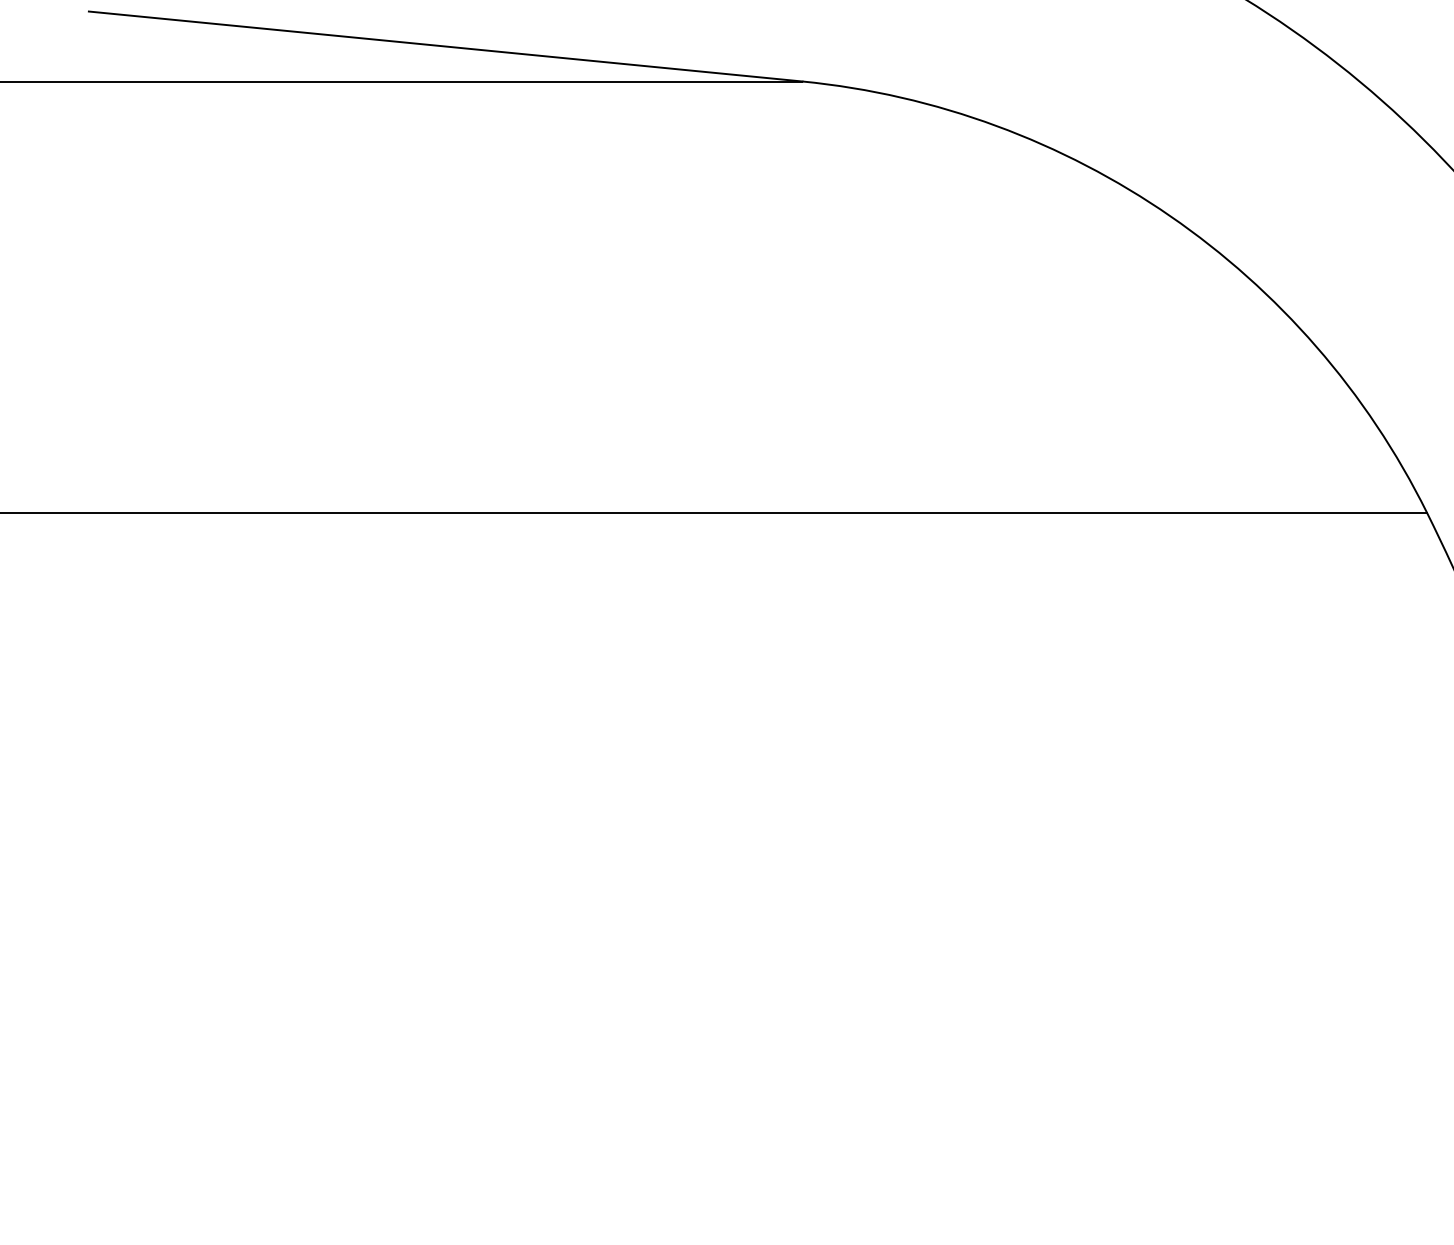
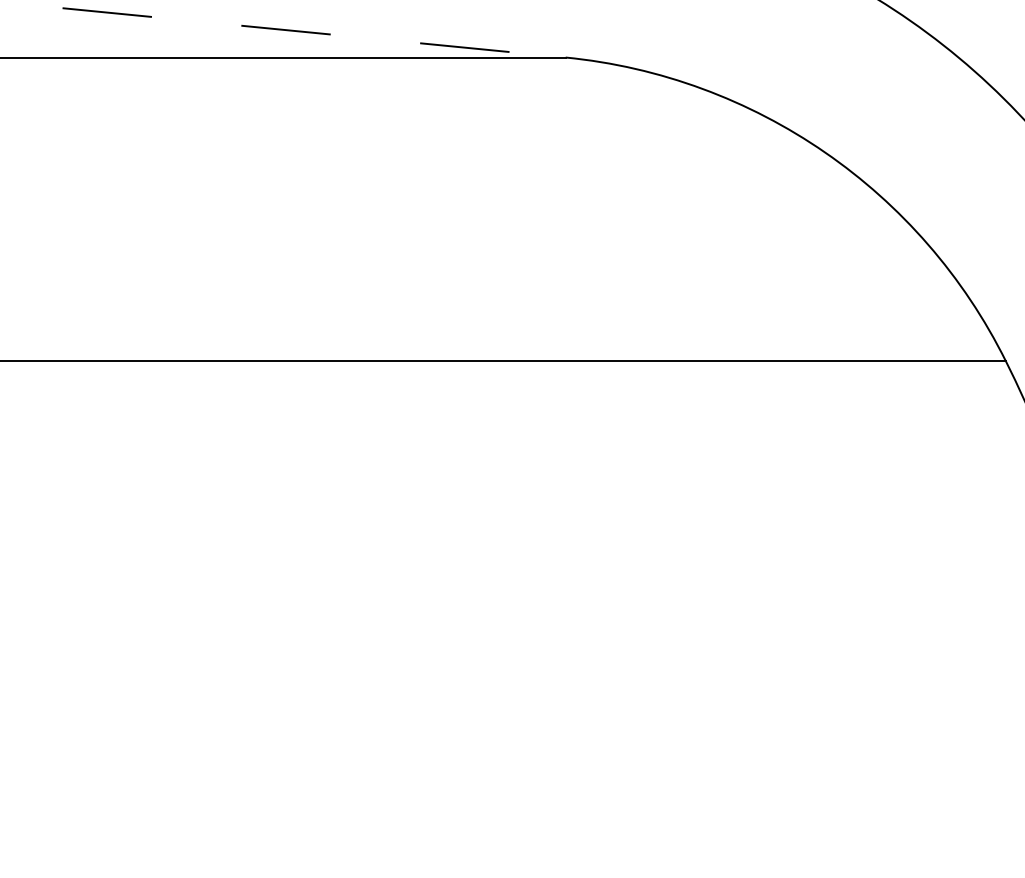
line: (446, 46) -> (314, 32), solid -> dashed

